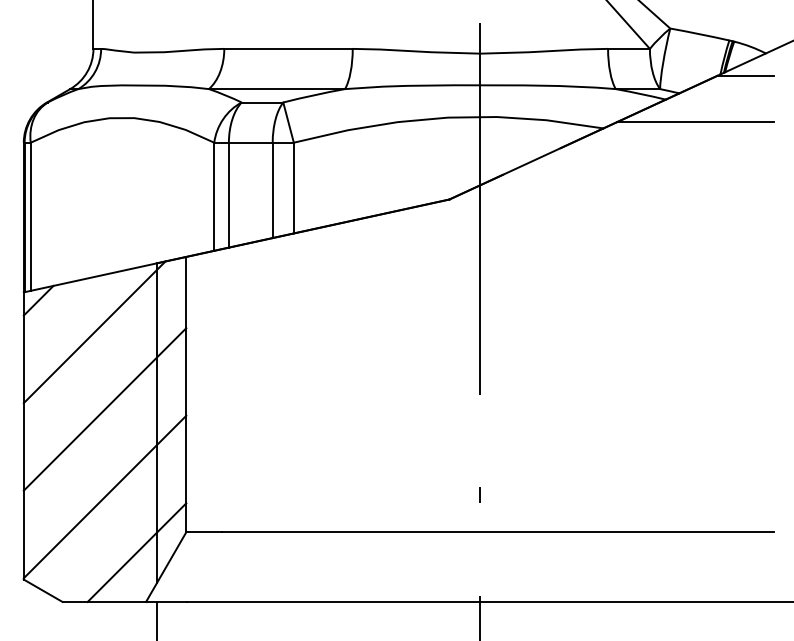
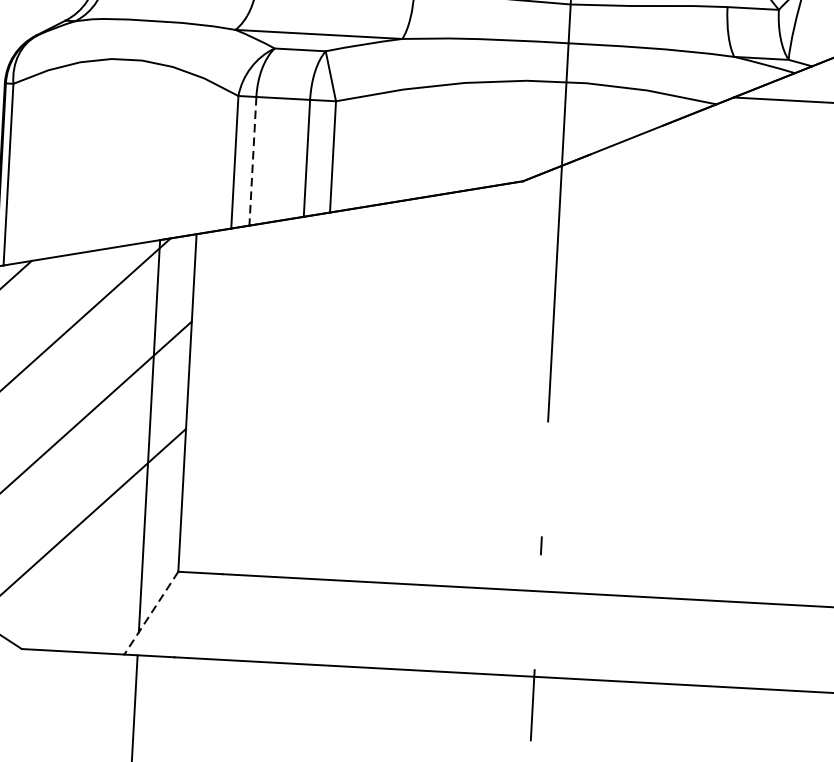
line: (228, 195) -> (252, 161), solid -> dashed
line: (136, 552) -> (115, 593), removed
line: (165, 567) -> (150, 613), solid -> dashed

